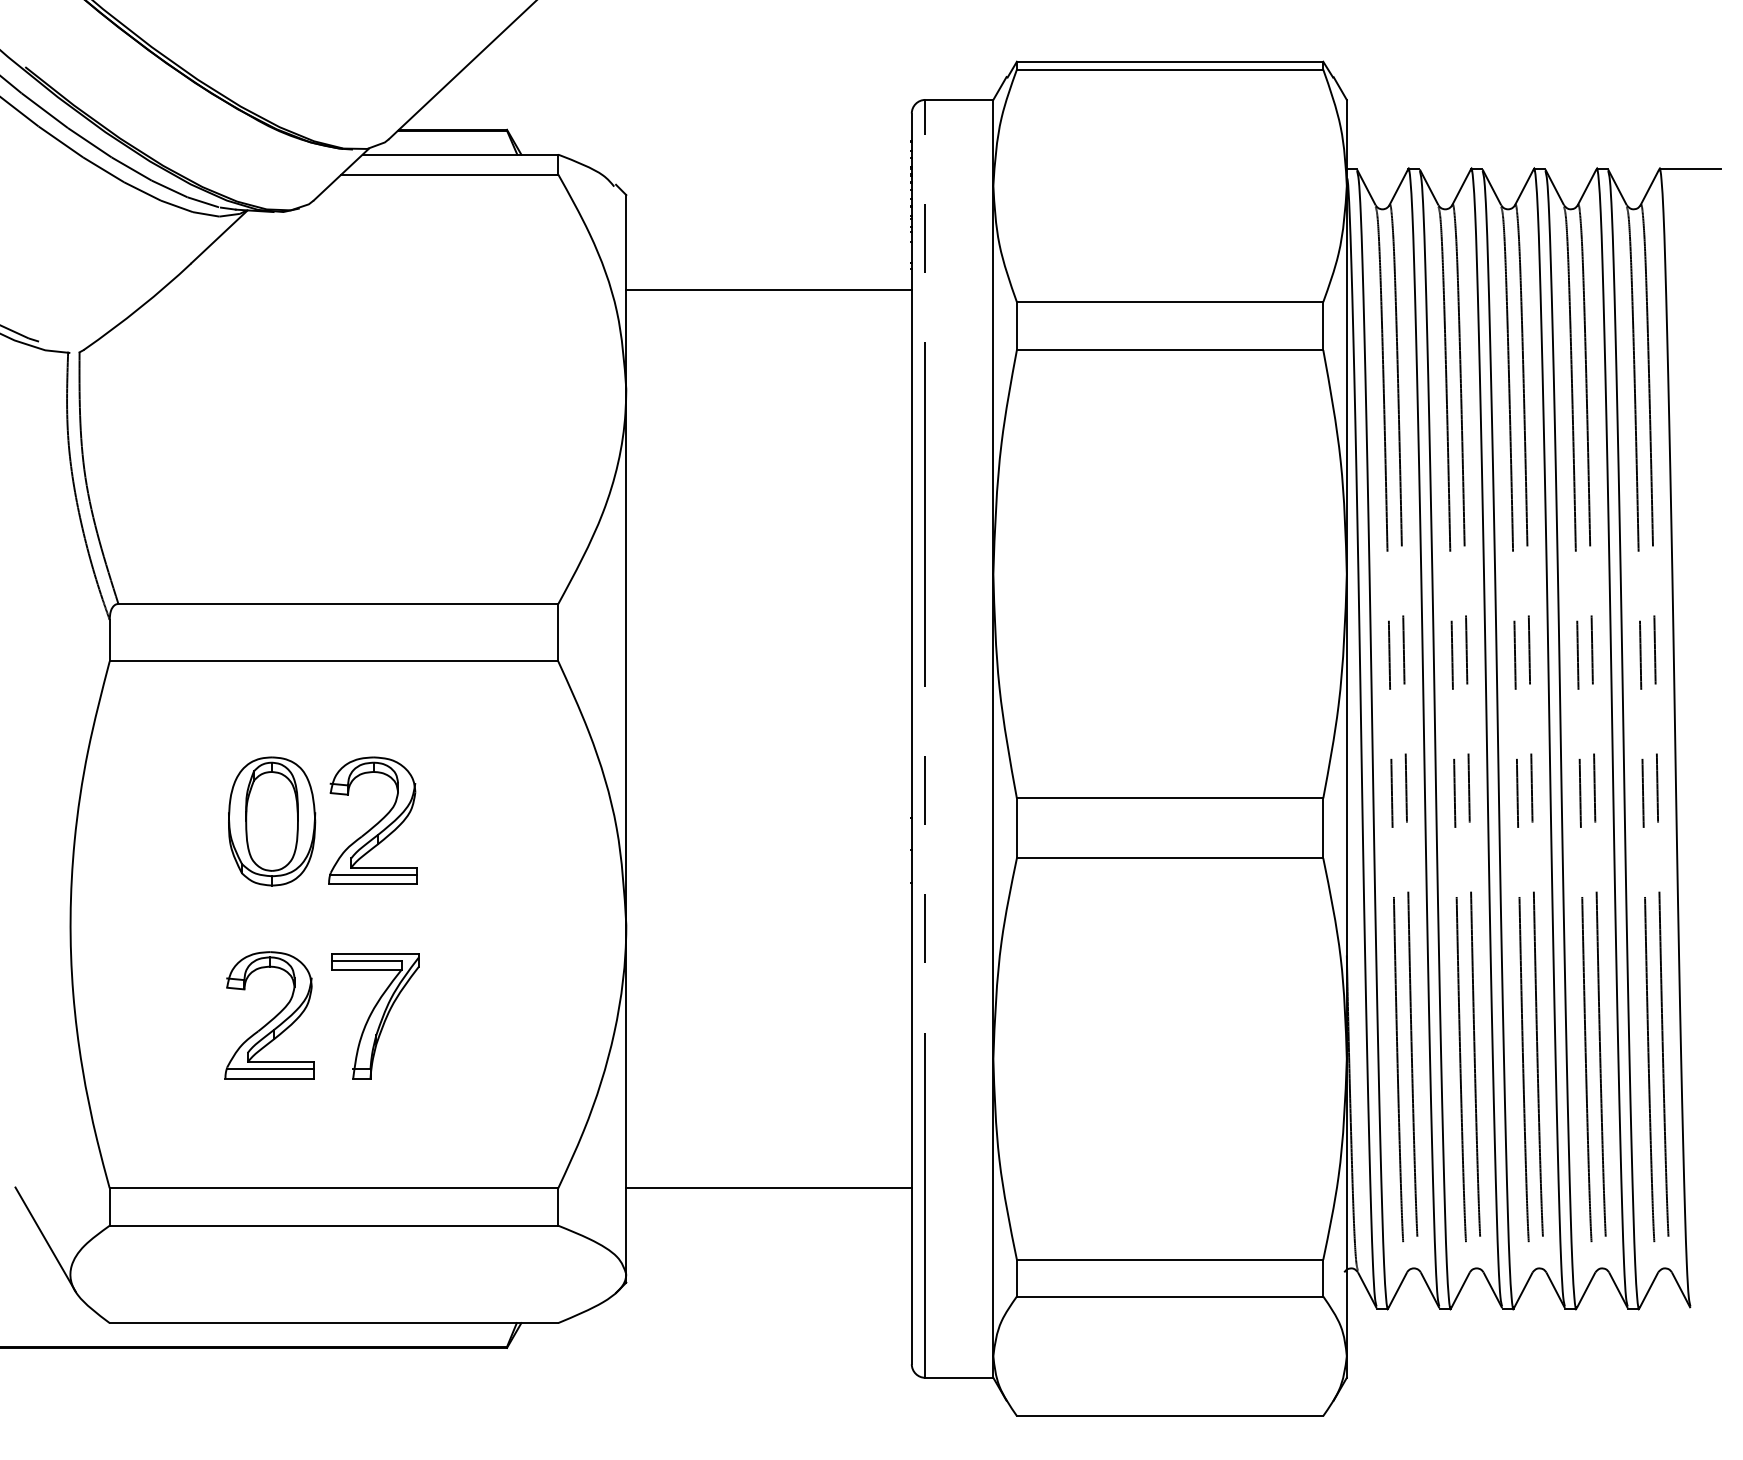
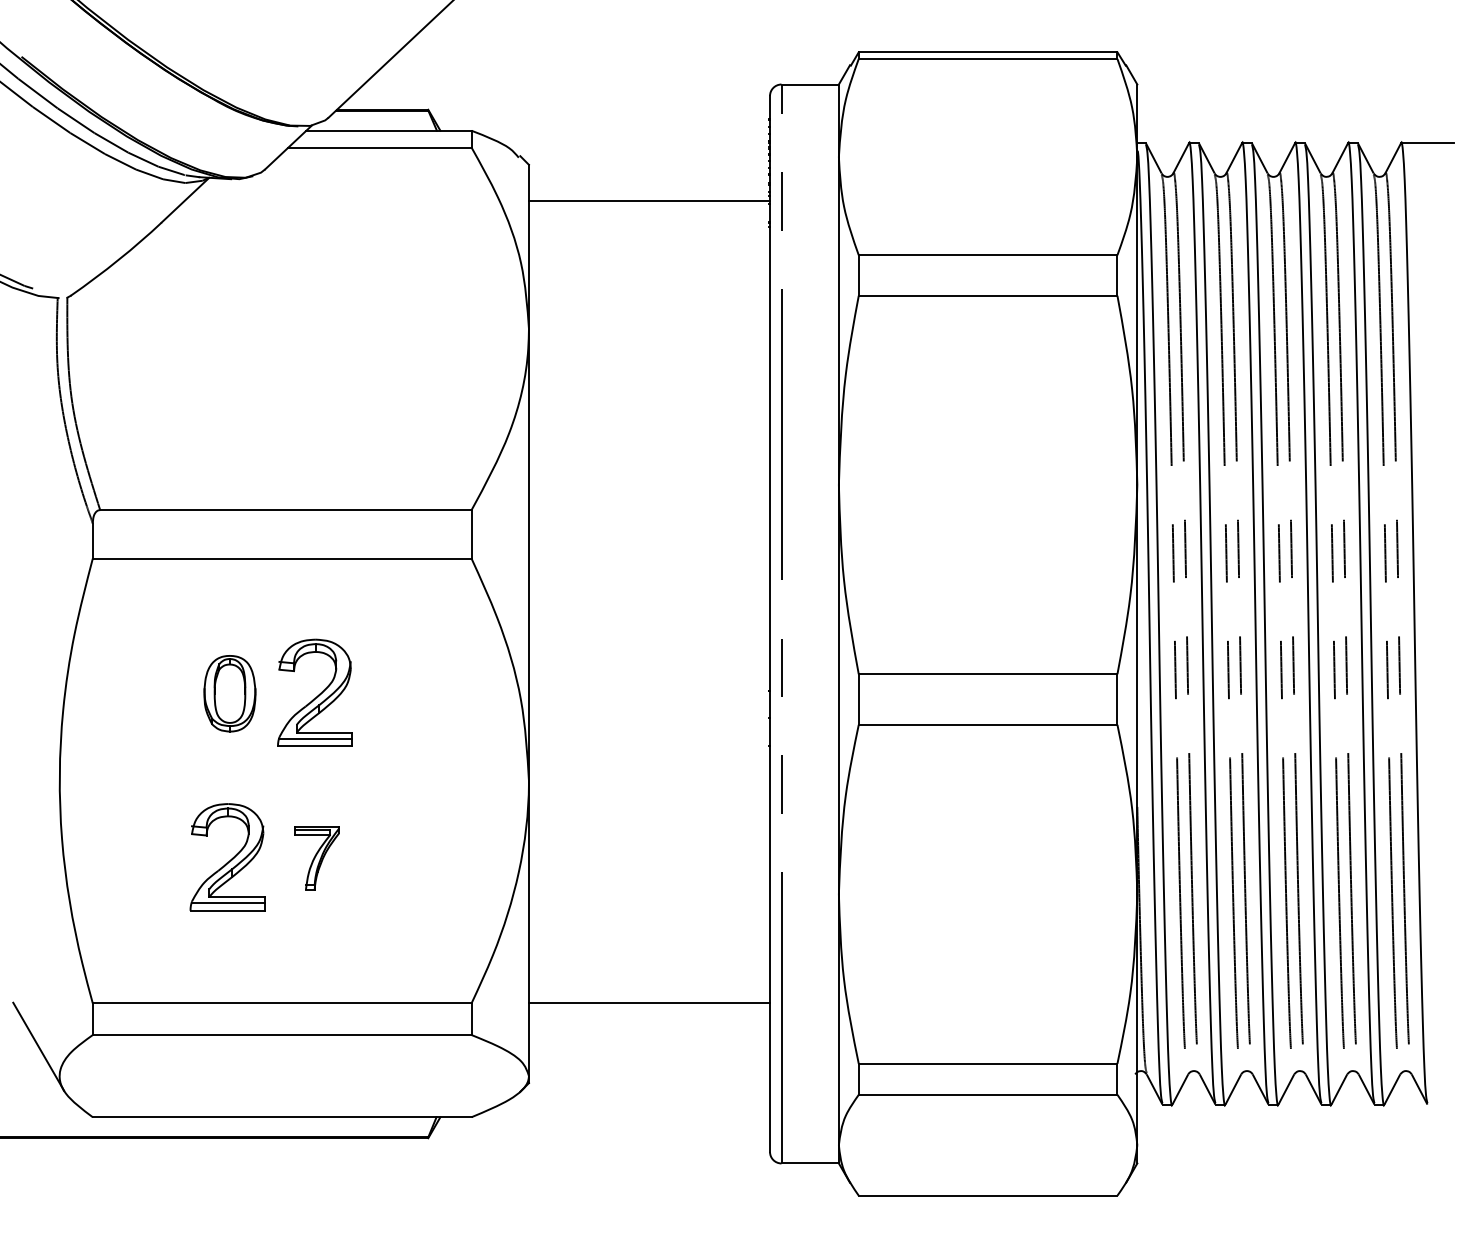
line: (768, 290) -> (649, 201), moved
part: (272, 821) -> (230, 693), size x0.7
part: (375, 1016) -> (317, 858), size x0.6

